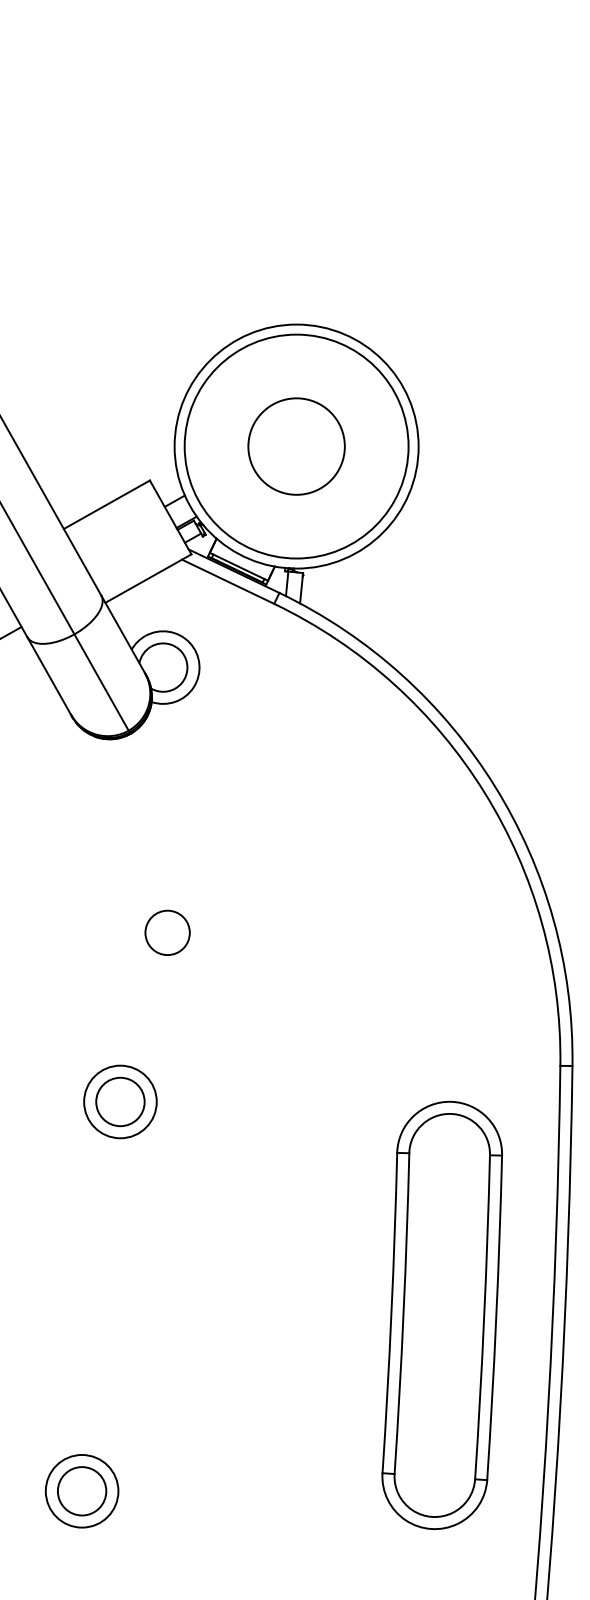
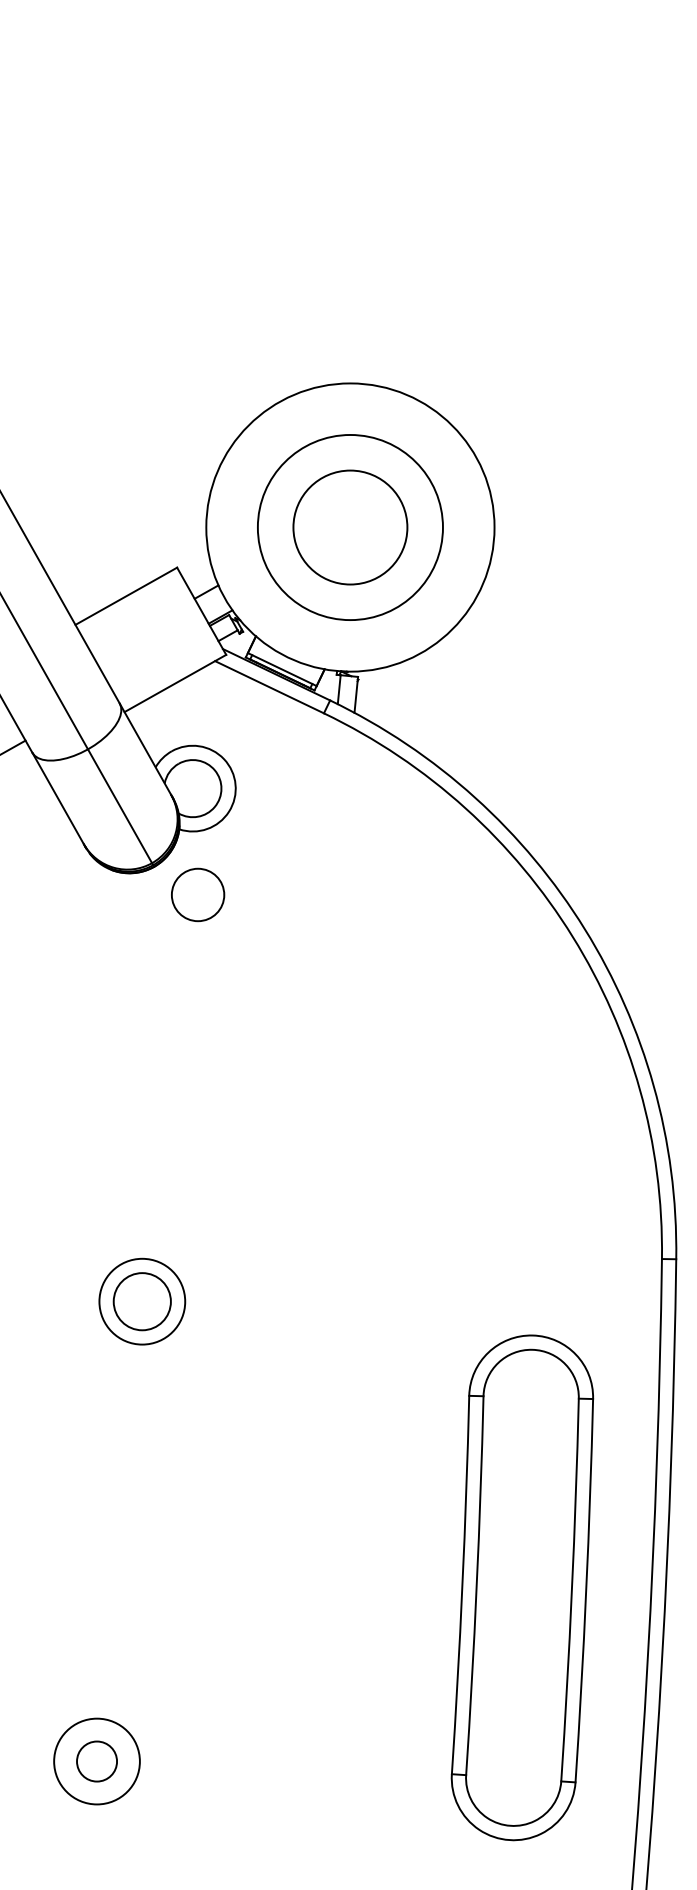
circle: (296, 446) -> (350, 527), size x0.7
circle: (168, 932) -> (198, 894), moved
part: (442, 1315) -> (522, 1587), moved
circle: (81, 1491) -> (96, 1761), size x0.7

